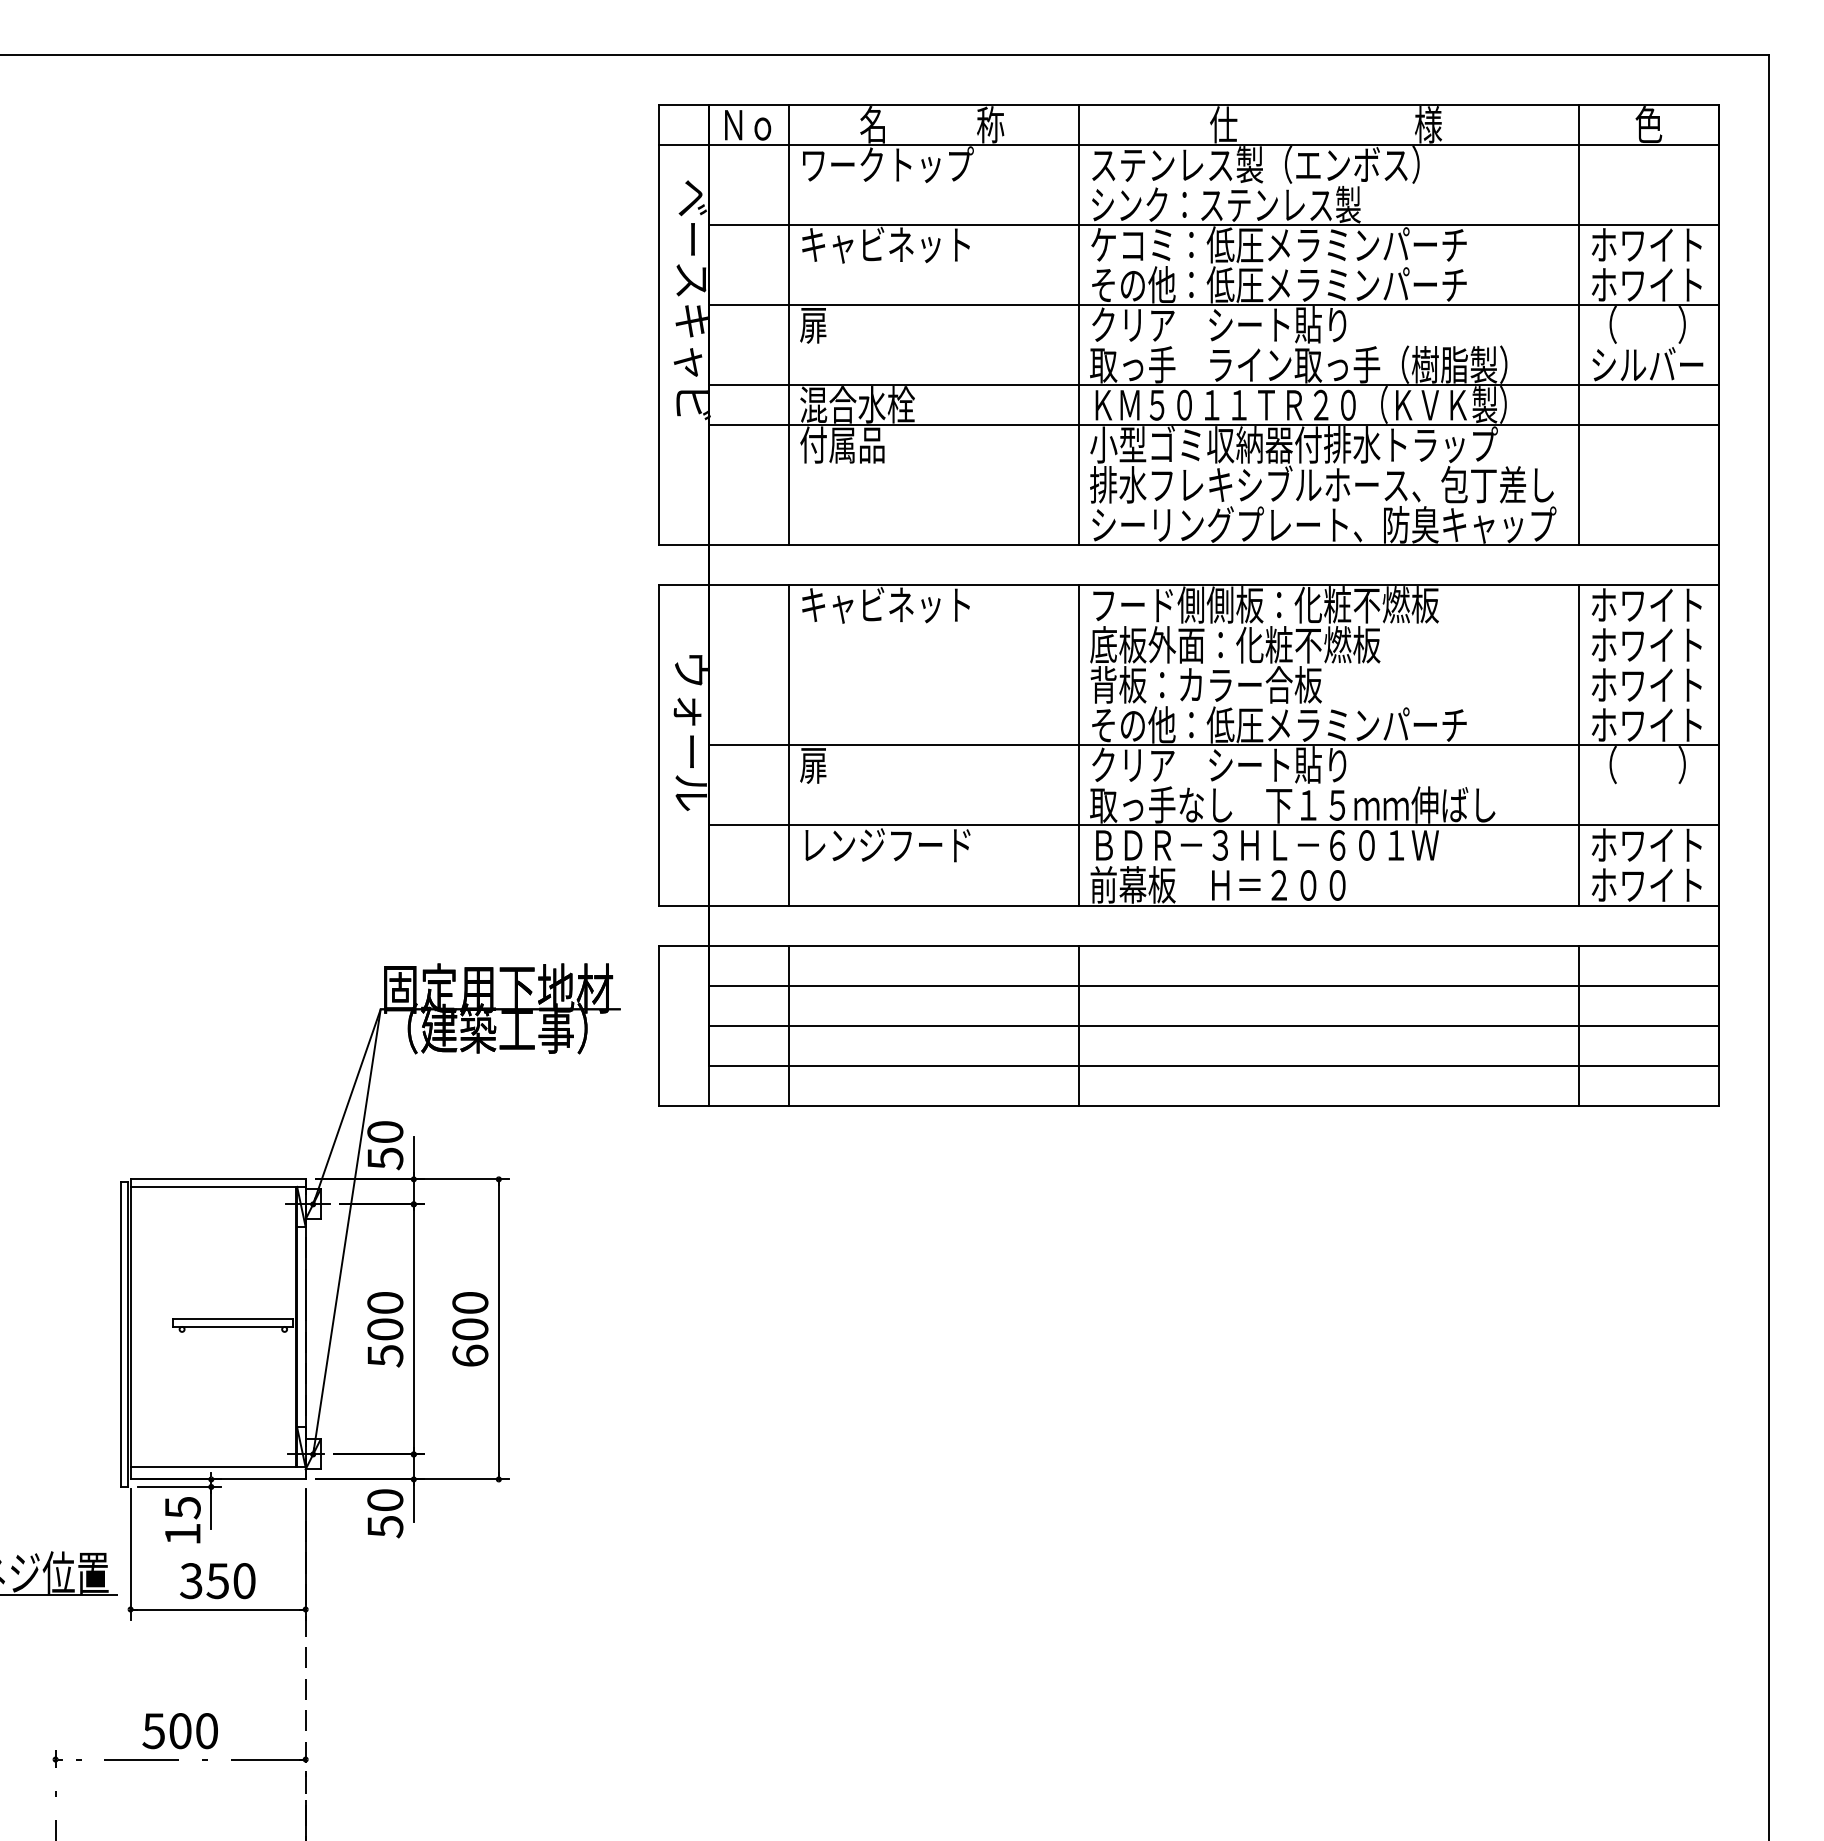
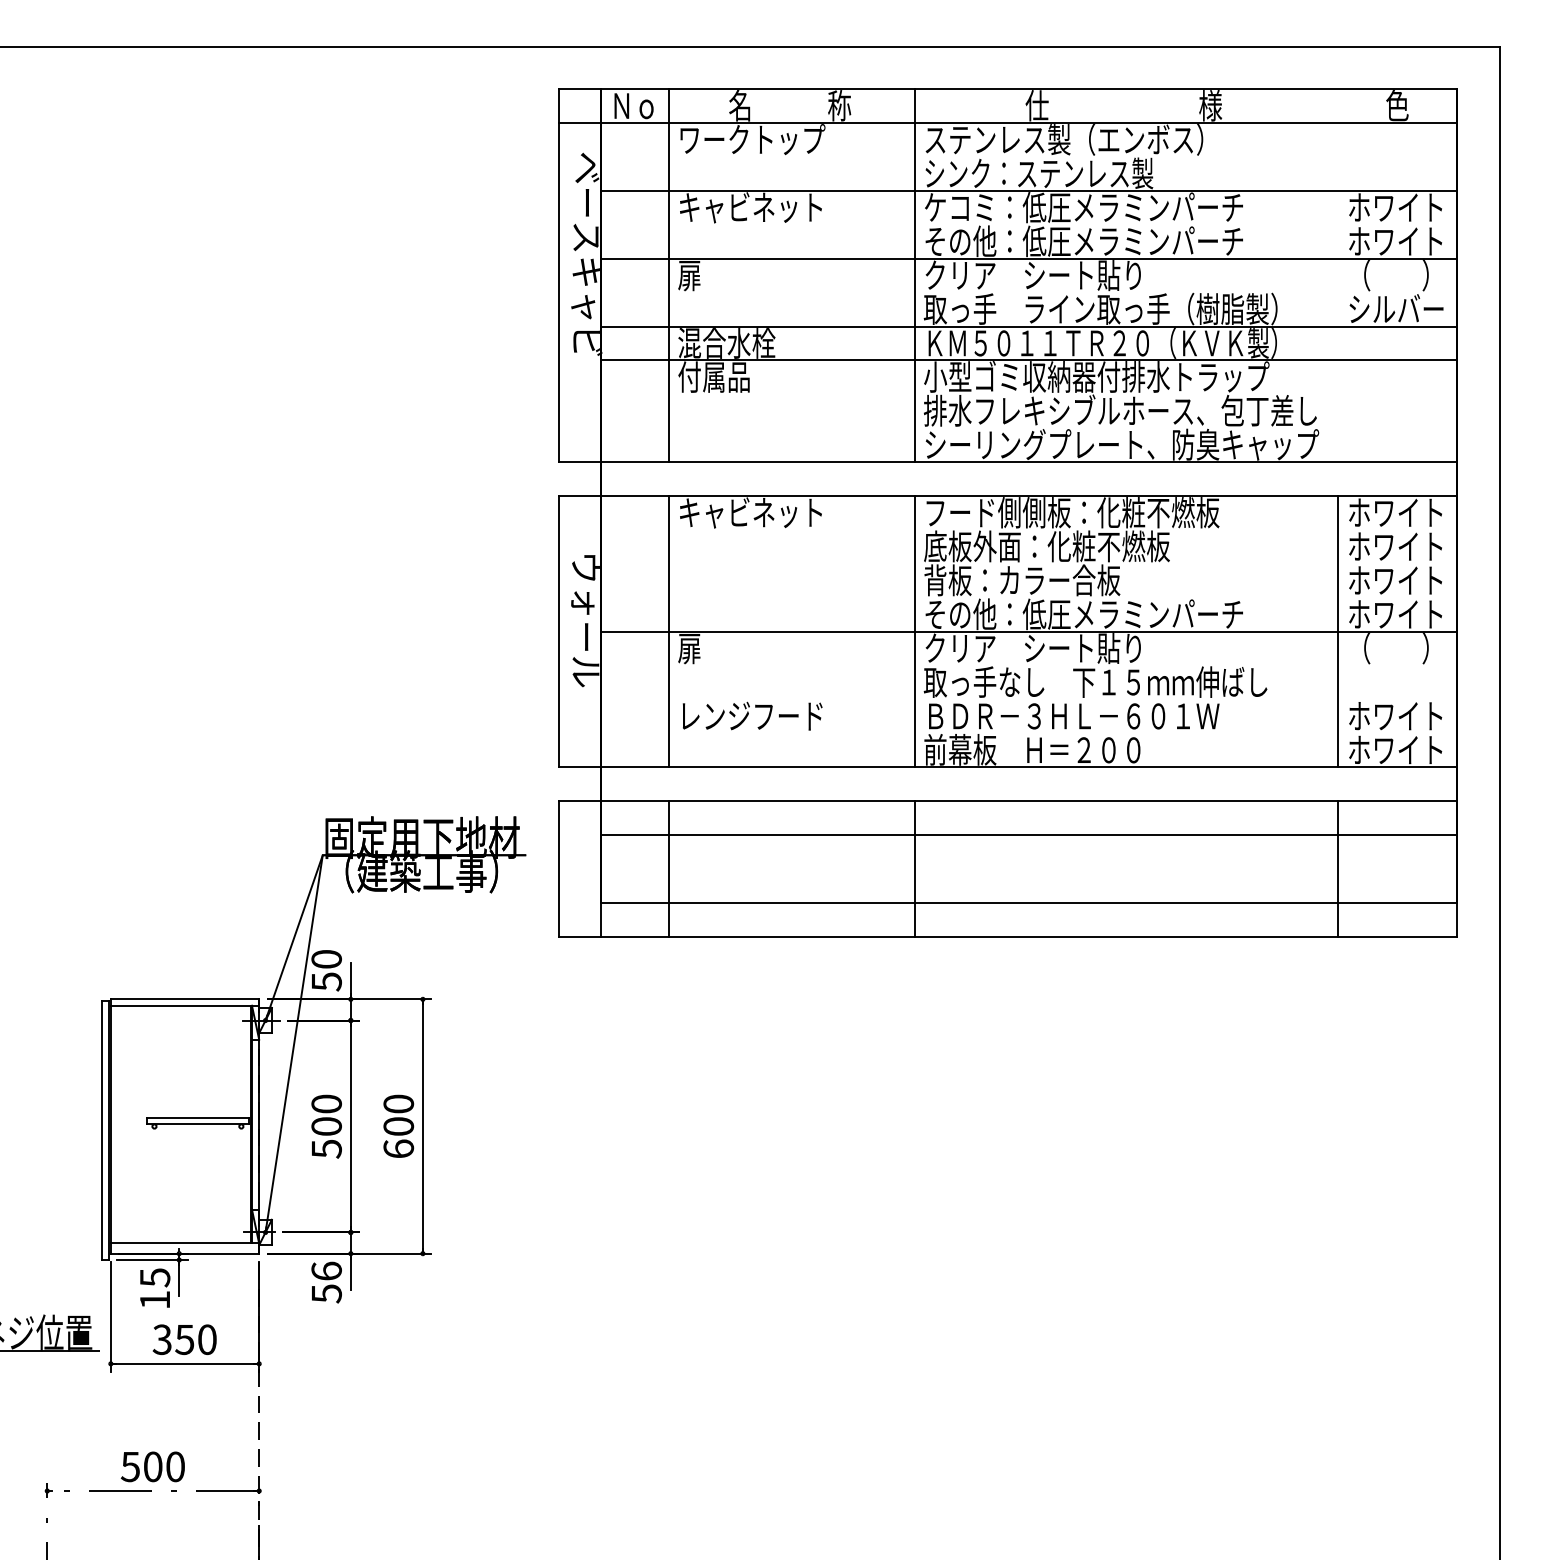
line: (1579, 325) -> (1338, 275), removed
line: (1213, 825) -> (1028, 699), removed
line: (1213, 1025) -> (1028, 868), removed
text: (385, 1499) -> (326, 1270), 50 -> 56

